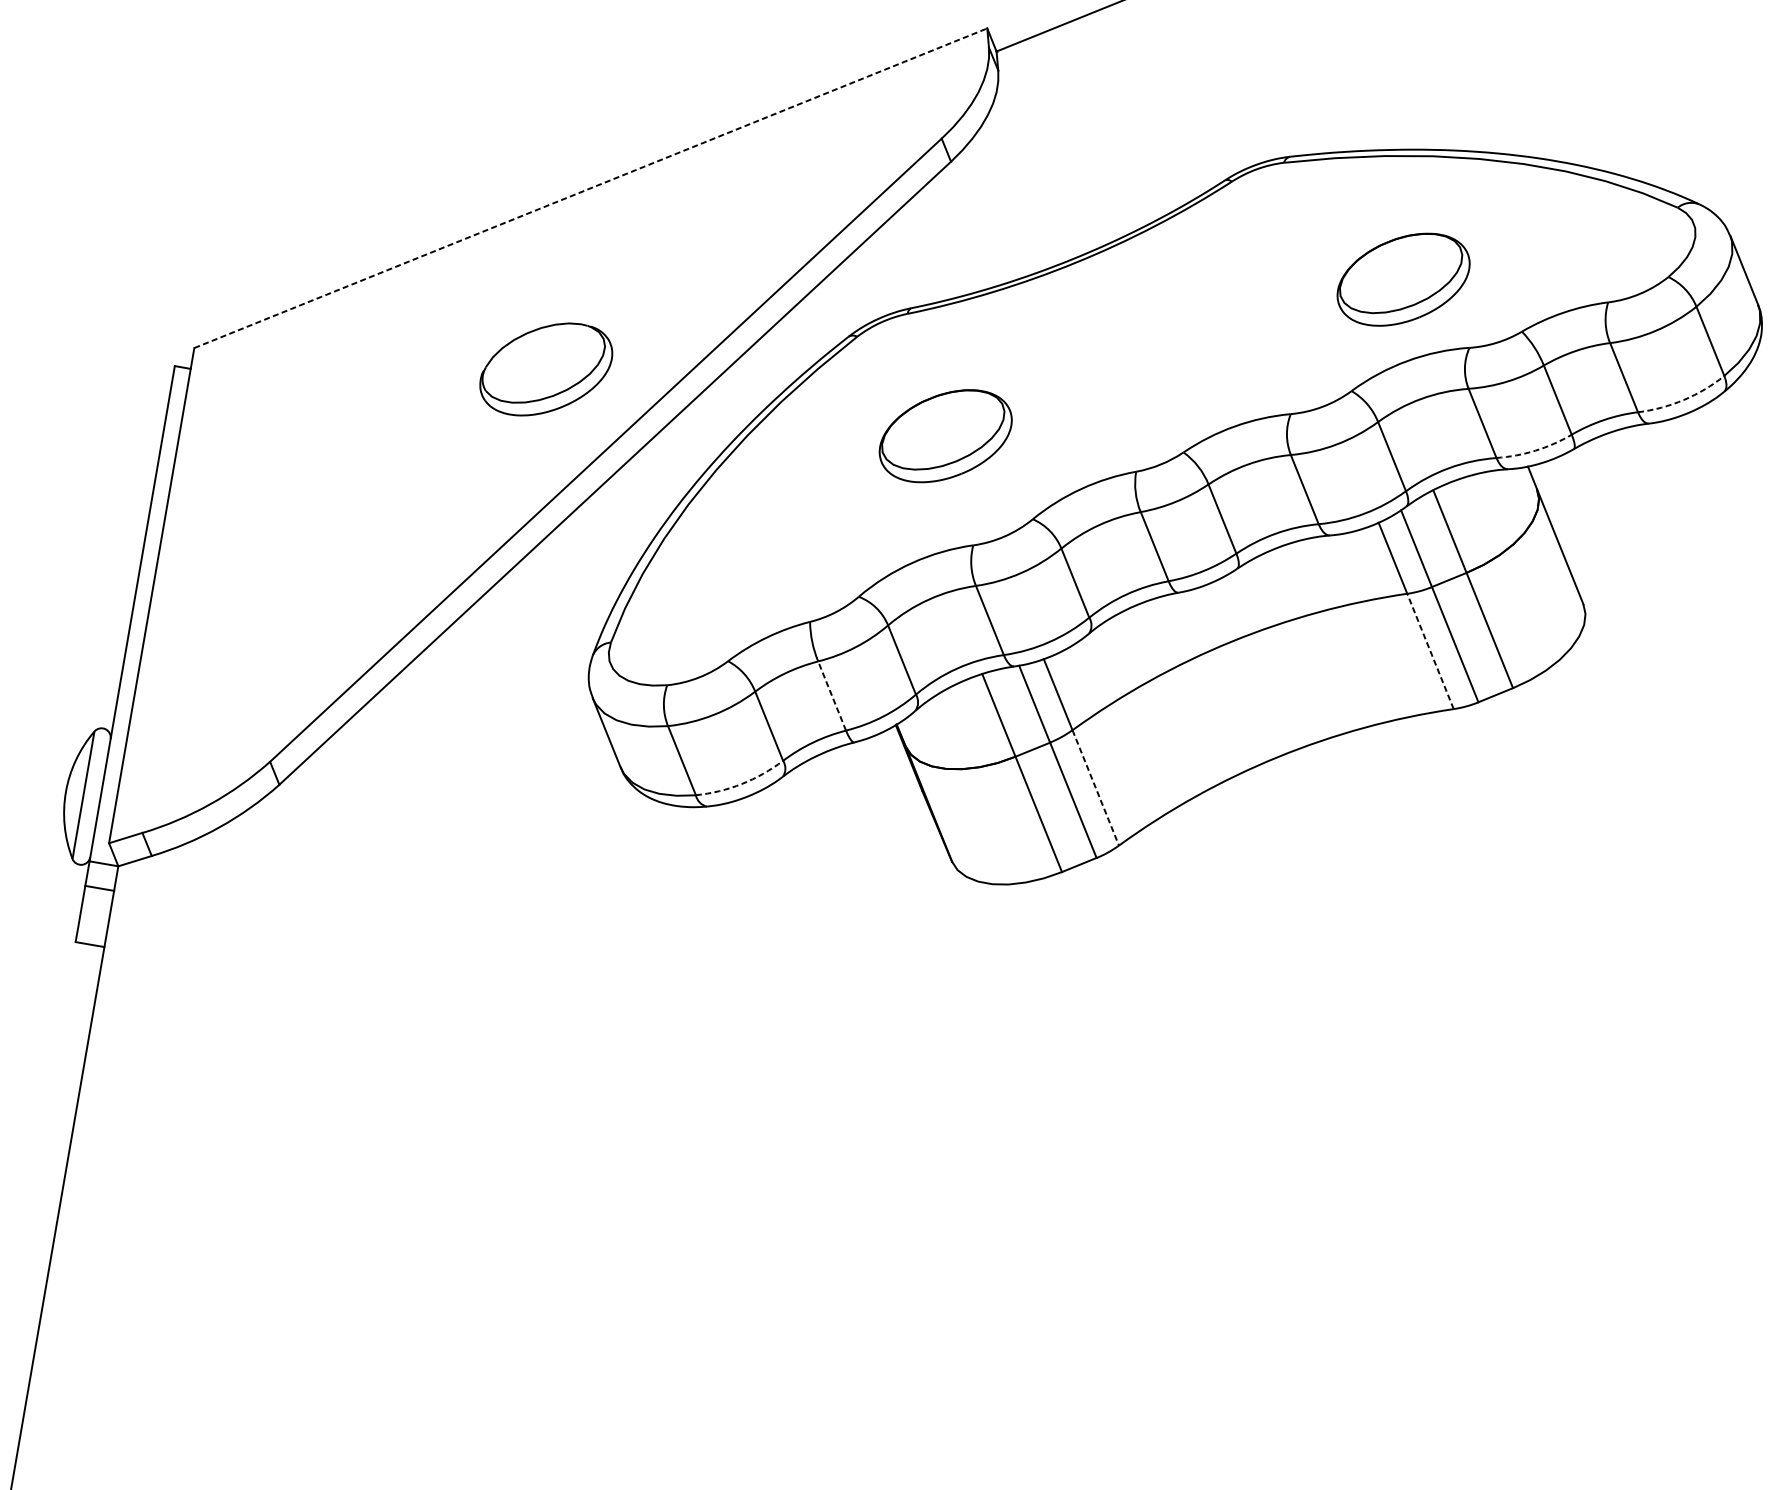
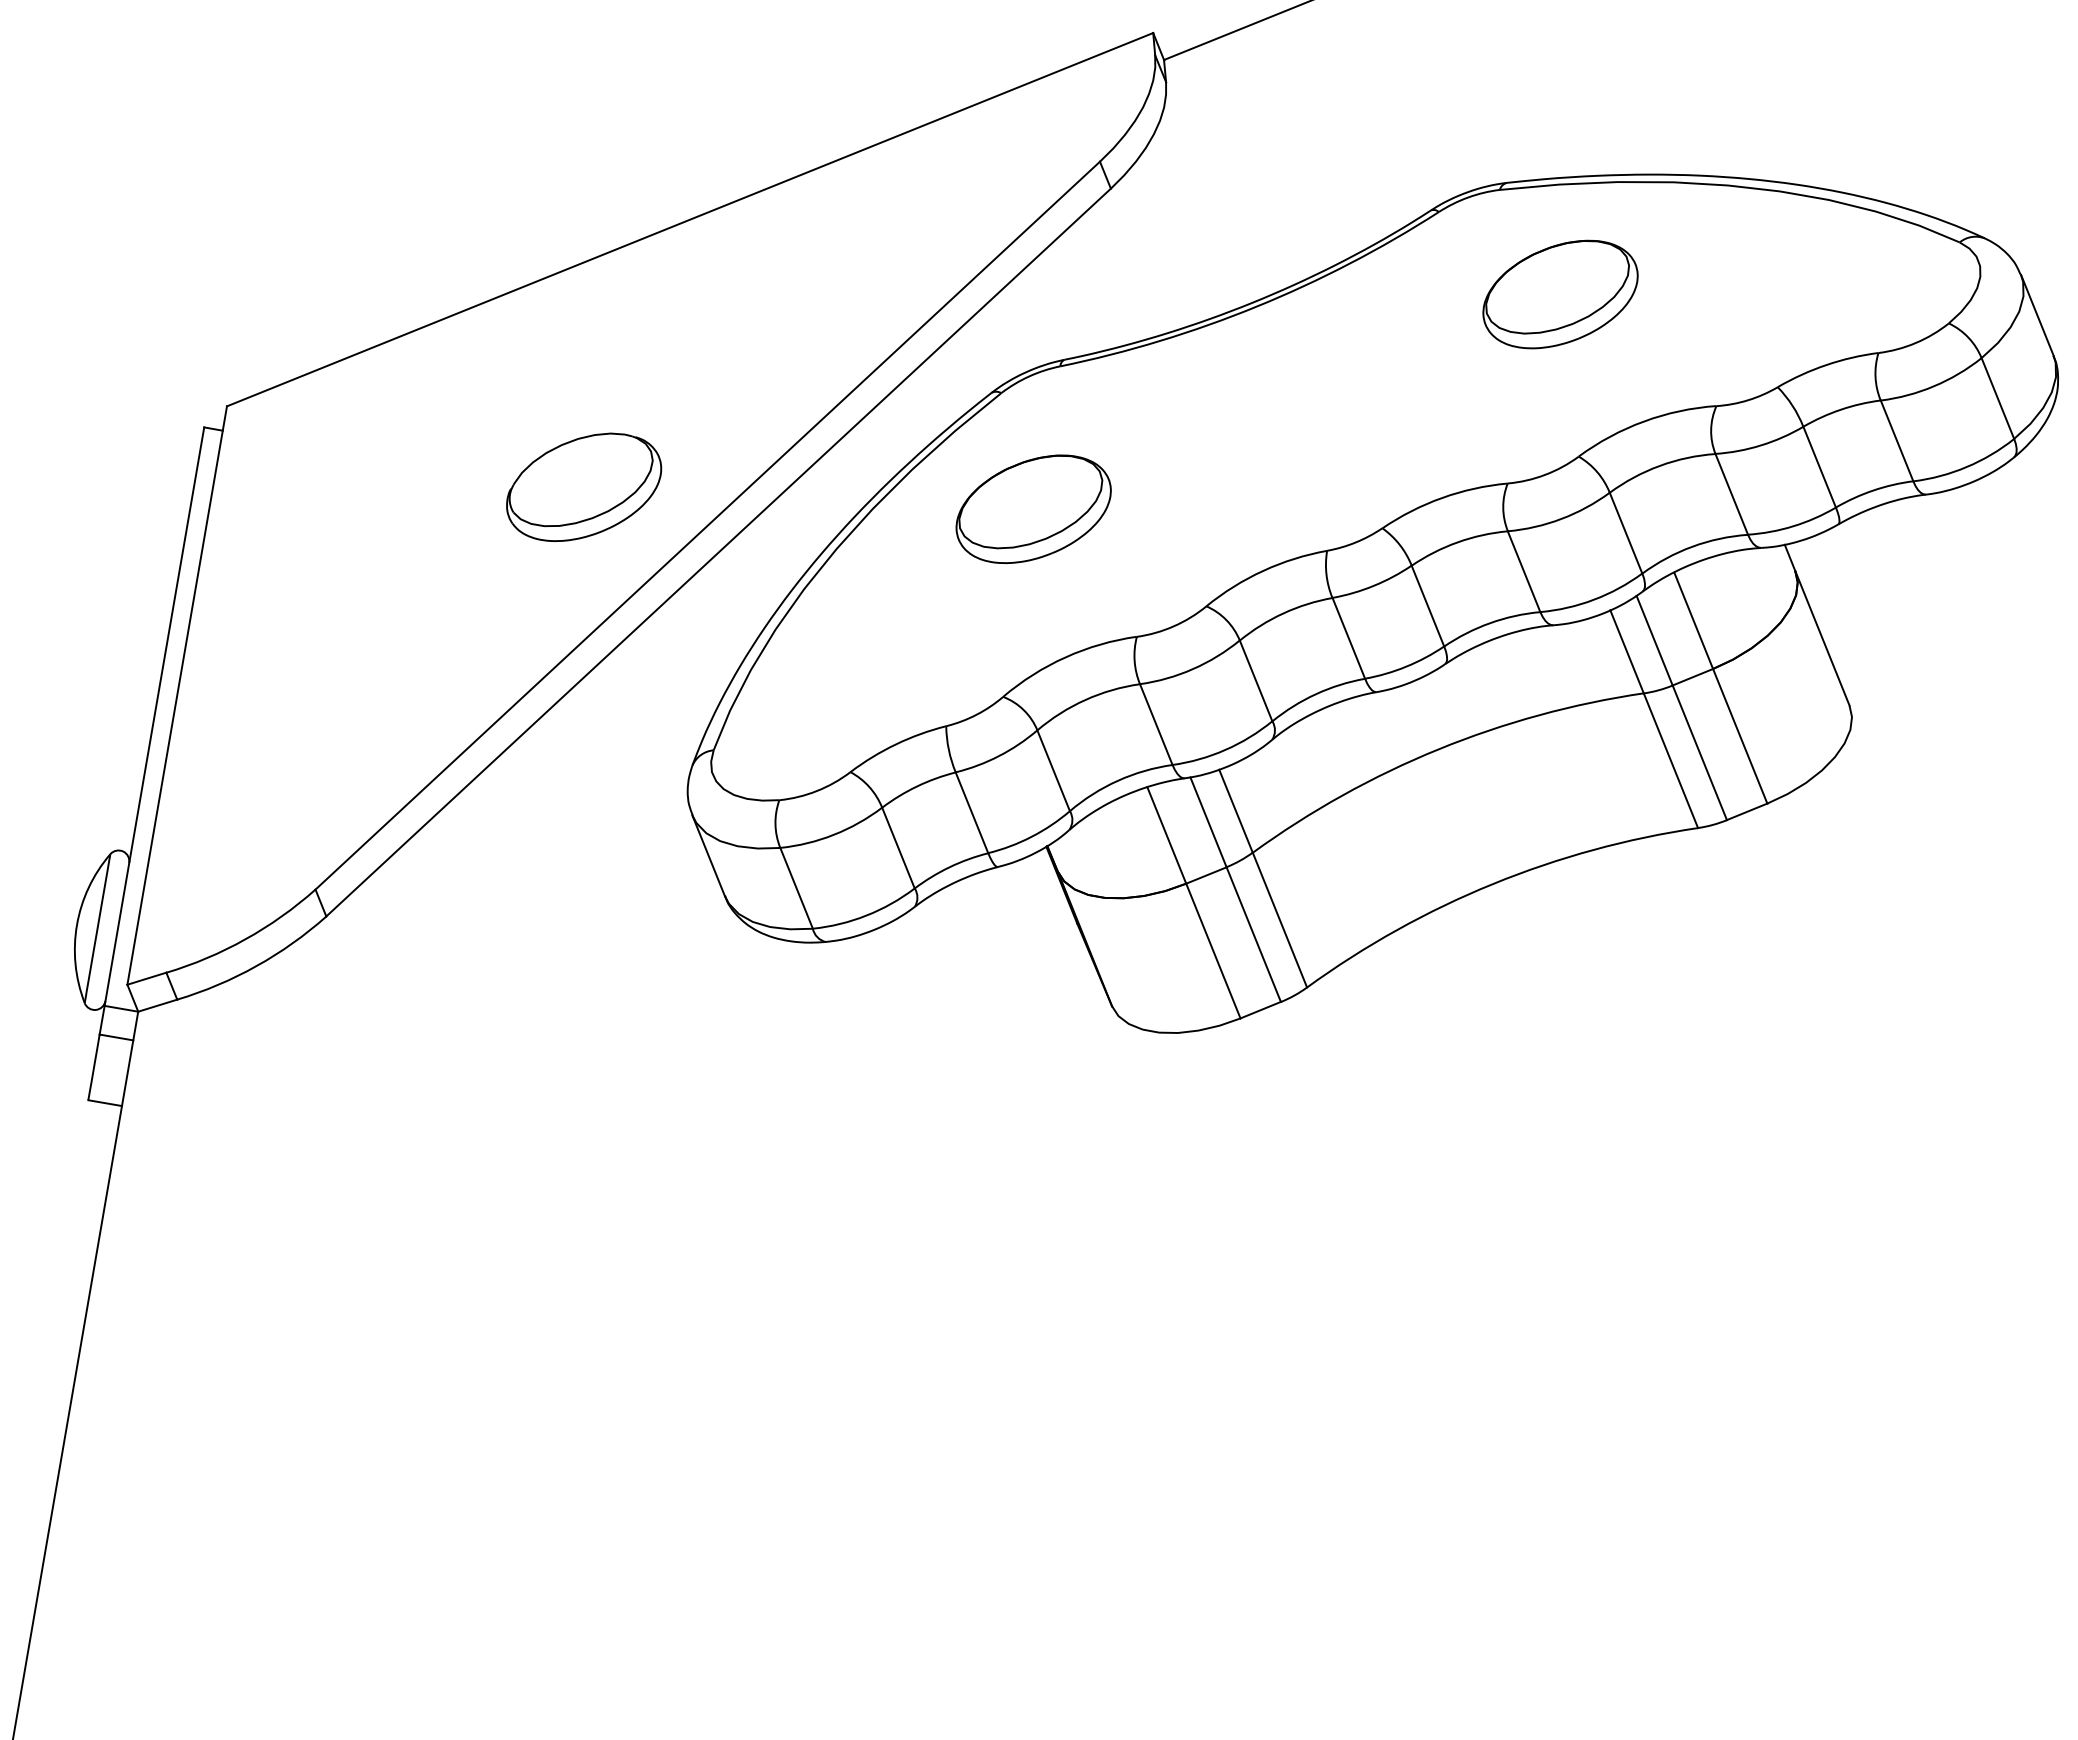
line: (591, 188) -> (690, 219), dashed -> solid
part: (1403, 279) -> (1560, 294), moved
part: (546, 368) -> (584, 486), moved
arc: (1683, 400) -> (1966, 467), dashed -> solid
part: (945, 435) -> (1033, 508), moved
arc: (1535, 450) -> (1793, 526), dashed -> solid
line: (1430, 651) -> (1670, 760), dashed -> solid
line: (831, 695) -> (971, 812), dashed -> solid
arc: (741, 783) -> (866, 915), dashed -> solid
line: (1095, 788) -> (1279, 920), dashed -> solid

